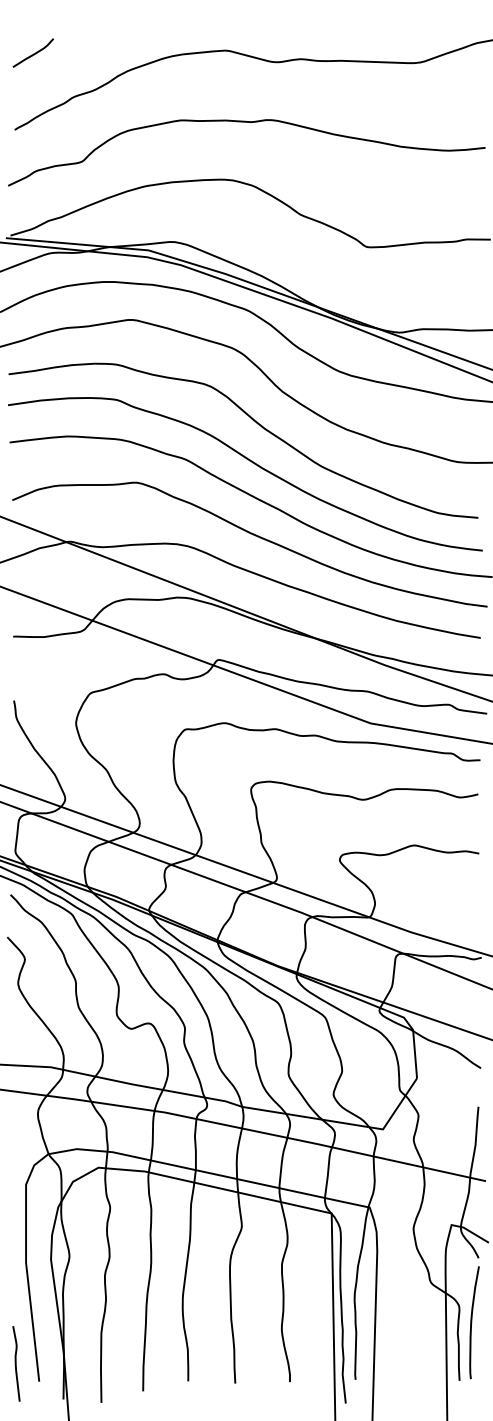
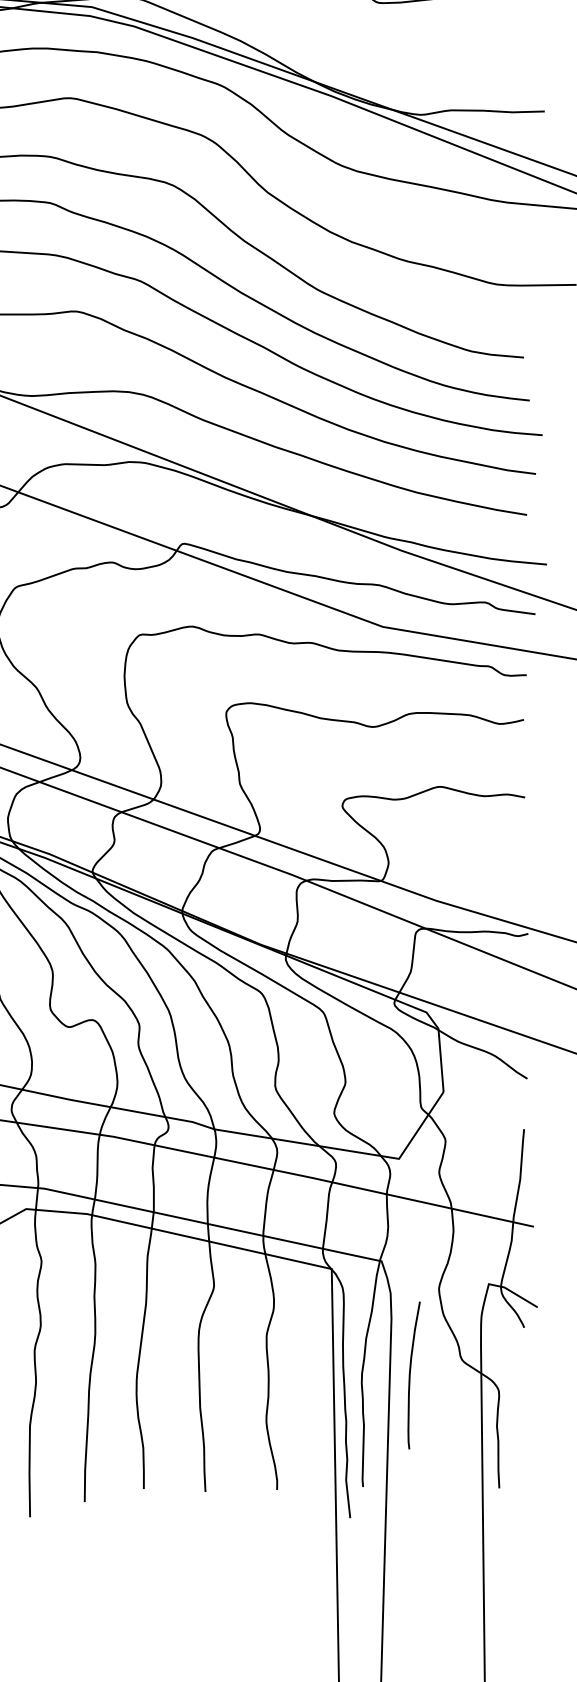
curve: (472, 1322) -> (411, 1375), moved

